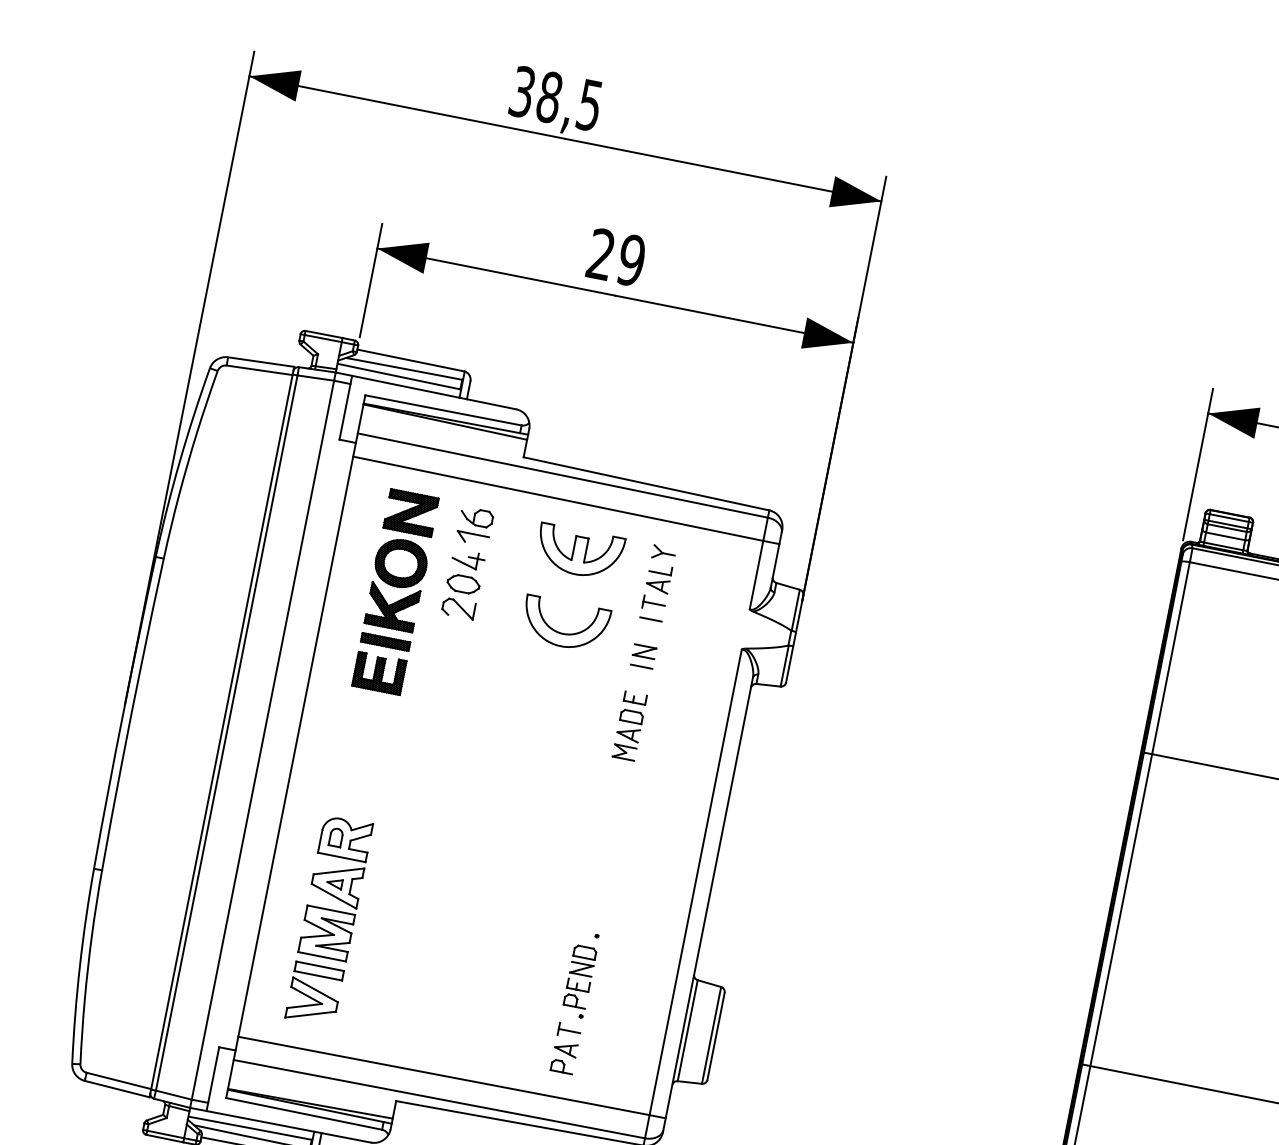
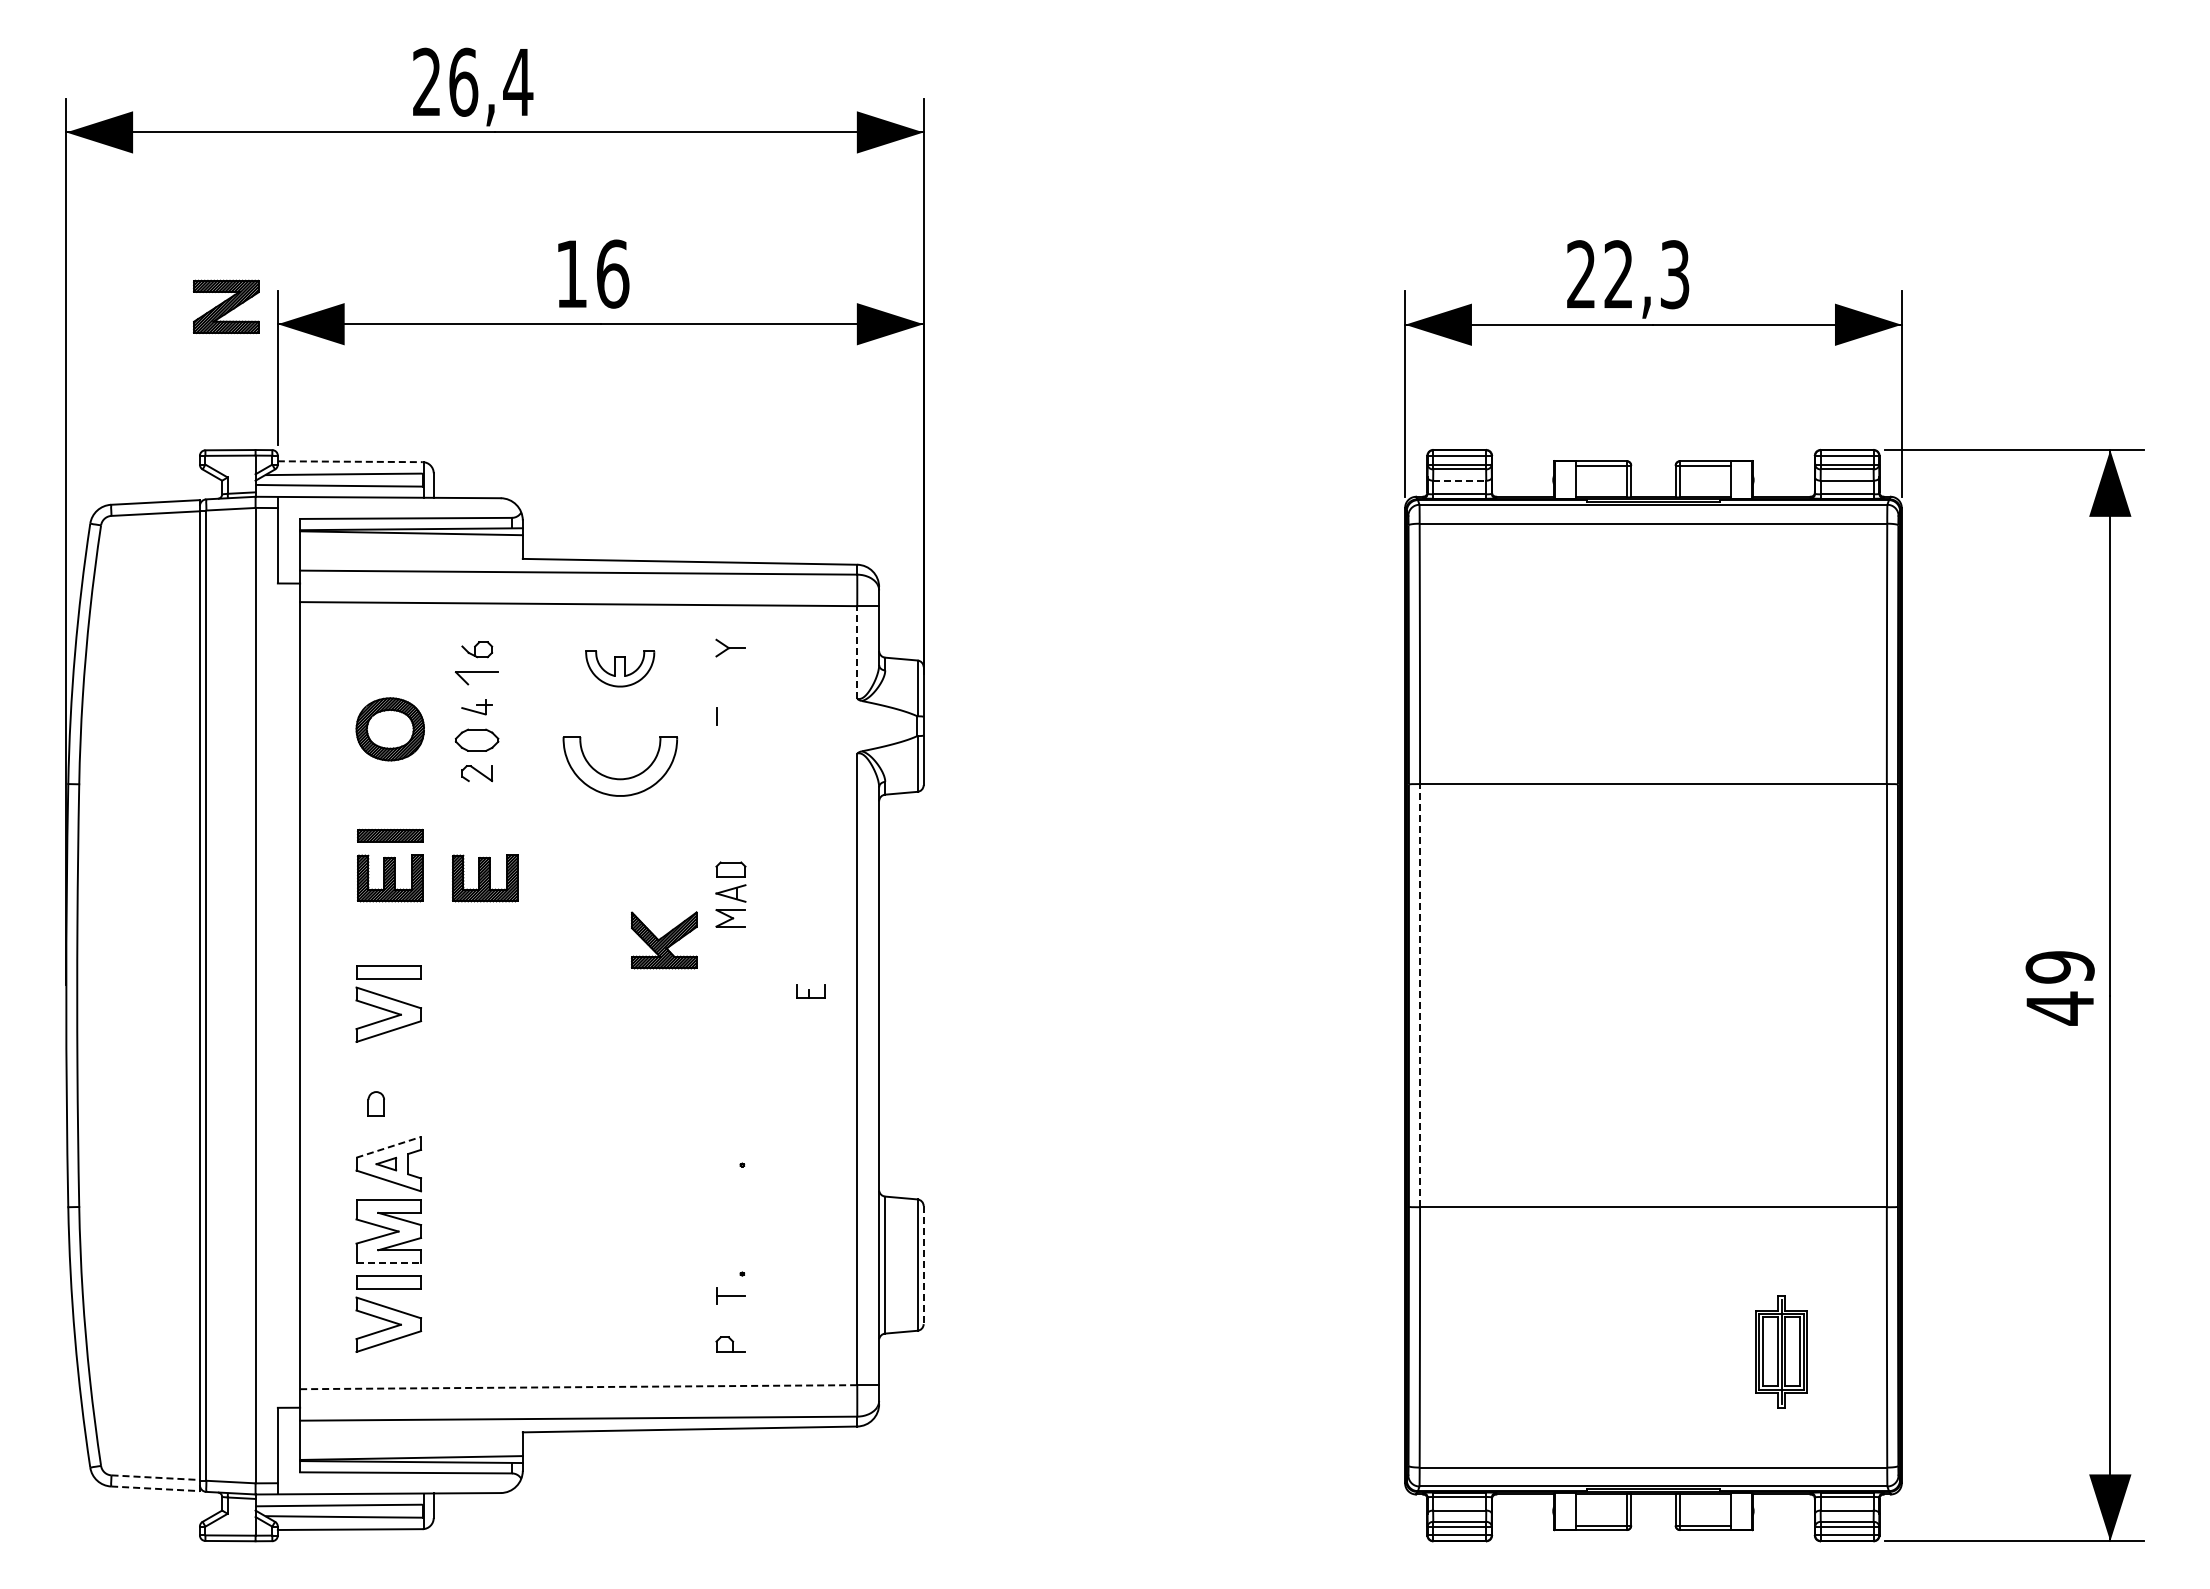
text: (556, 98) -> (473, 81), 38,5 -> 26,4
text: (616, 257) -> (592, 273), 29 -> 16
line: (410, 360) -> (350, 461), solid -> dashed
part: (411, 512) -> (226, 306), moved
part: (477, 517) -> (477, 649), size x0.7
line: (1225, 536) -> (1459, 480), solid -> dashed
part: (578, 552) -> (619, 668), size x0.6
part: (467, 559) -> (476, 706), size x0.7
line: (756, 574) -> (857, 651), solid -> dashed
part: (658, 578) -> (730, 682), removed
line: (653, 603) -> (730, 716), removed
part: (392, 607) -> (664, 940), moved
part: (458, 608) -> (477, 773), size x0.7
line: (650, 619) -> (730, 737), removed
part: (644, 651) -> (730, 781), removed
line: (641, 666) -> (730, 801), removed
part: (449, 687) -> (485, 878), added
part: (635, 698) -> (810, 991), moved
part: (359, 765) -> (388, 1003), added
part: (345, 837) -> (388, 1101), removed
line: (338, 871) -> (388, 1147), solid -> dashed
line: (1121, 910) -> (1420, 995), solid -> dashed
line: (322, 957) -> (389, 1263), solid -> dashed
part: (579, 976) -> (730, 1222), removed
line: (715, 1036) -> (923, 1265), solid -> dashed
part: (565, 1048) -> (730, 1320), removed
line: (443, 1076) -> (578, 1387), solid -> dashed
line: (119, 1080) -> (156, 1477), solid -> dashed
line: (117, 1089) -> (156, 1488), solid -> dashed

